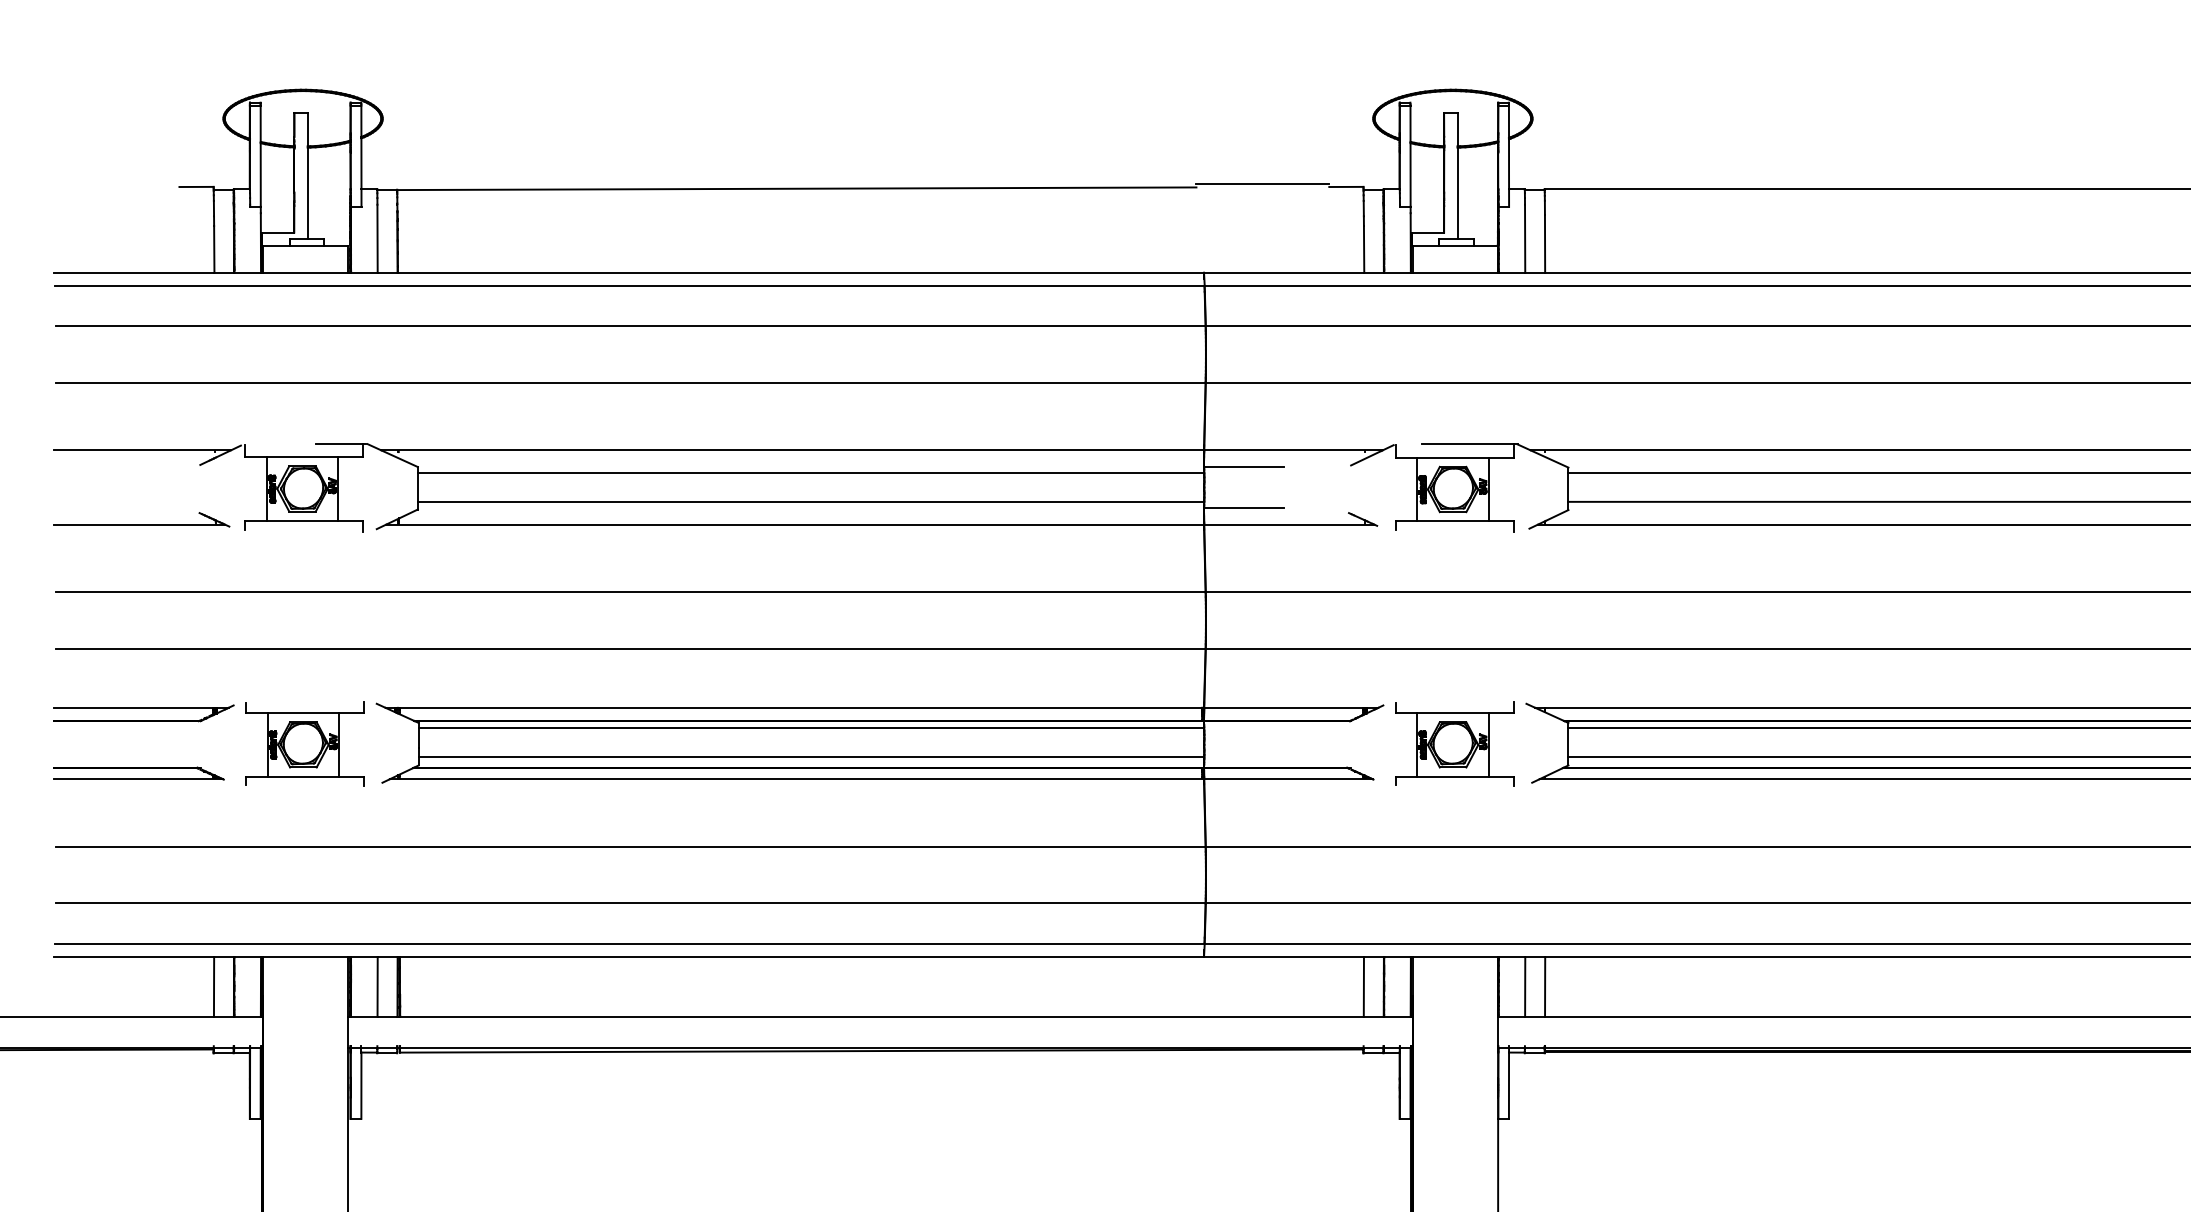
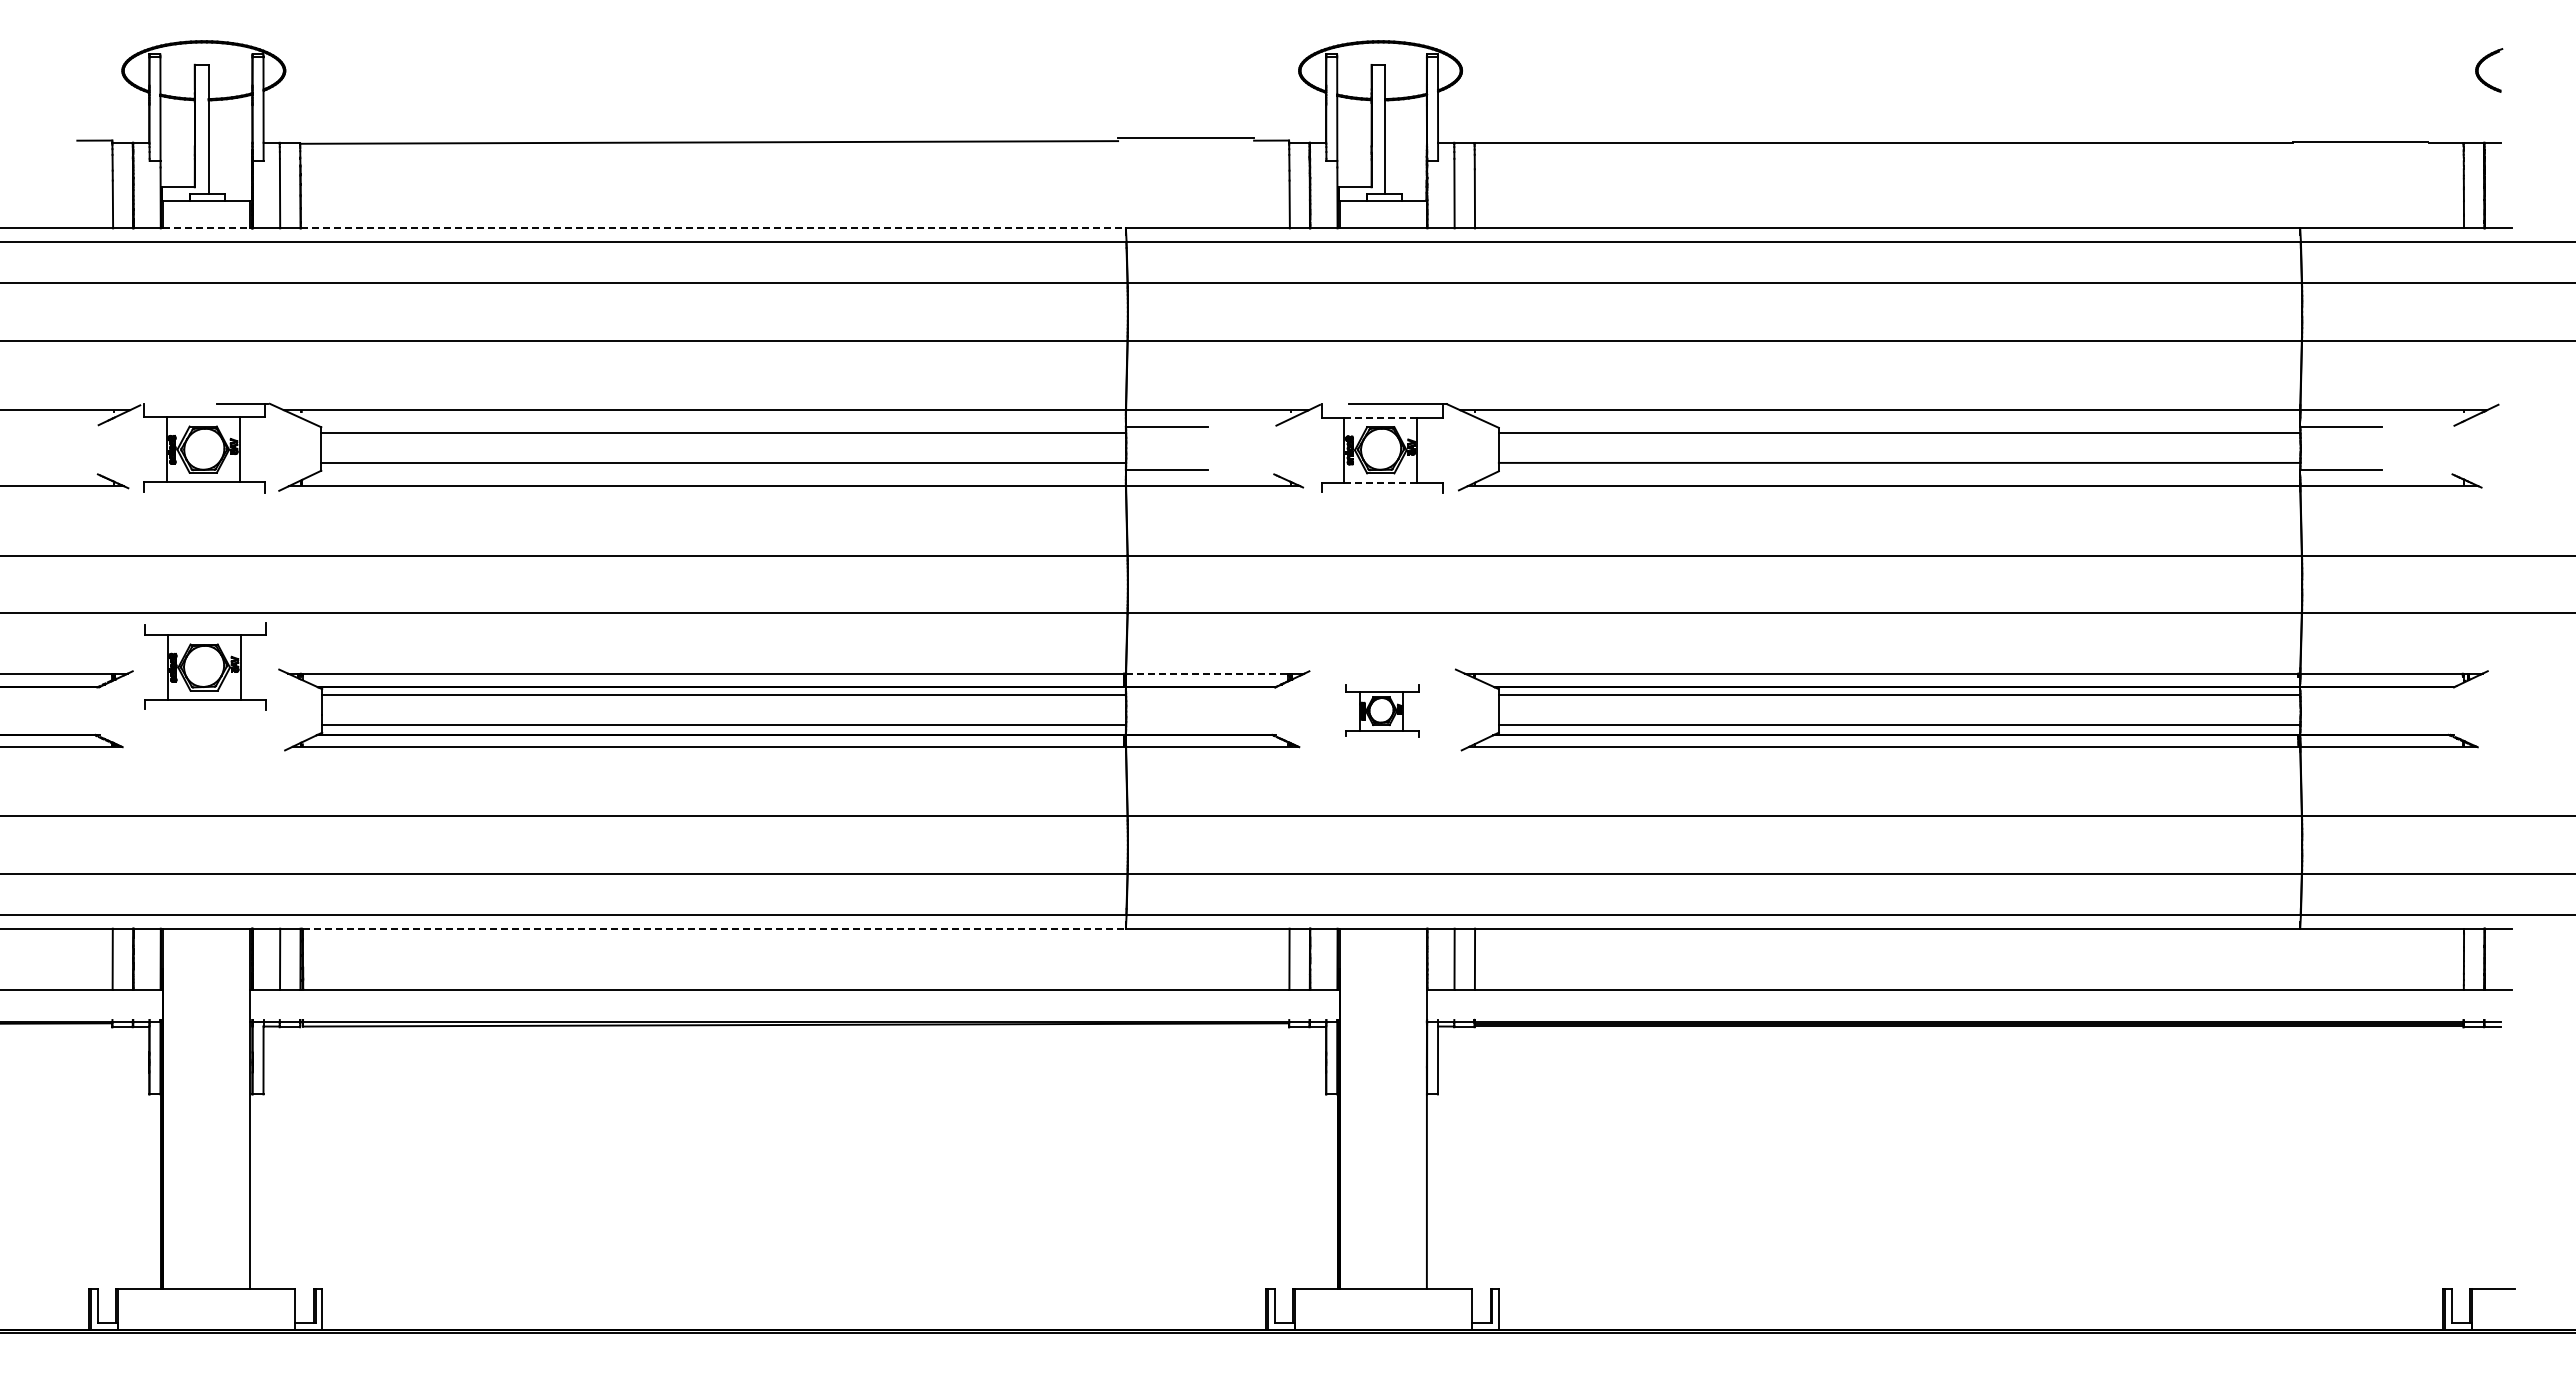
line: (305, 272) -> (206, 228), solid -> dashed
line: (801, 272) -> (713, 228), solid -> dashed
line: (1452, 457) -> (1380, 417), solid -> dashed
line: (1452, 521) -> (1380, 482), solid -> dashed
line: (1283, 707) -> (1207, 673), solid -> dashed
part: (304, 743) -> (205, 666), moved
part: (1454, 743) -> (1382, 710), size x0.6
line: (803, 956) -> (715, 928), solid -> dashed

